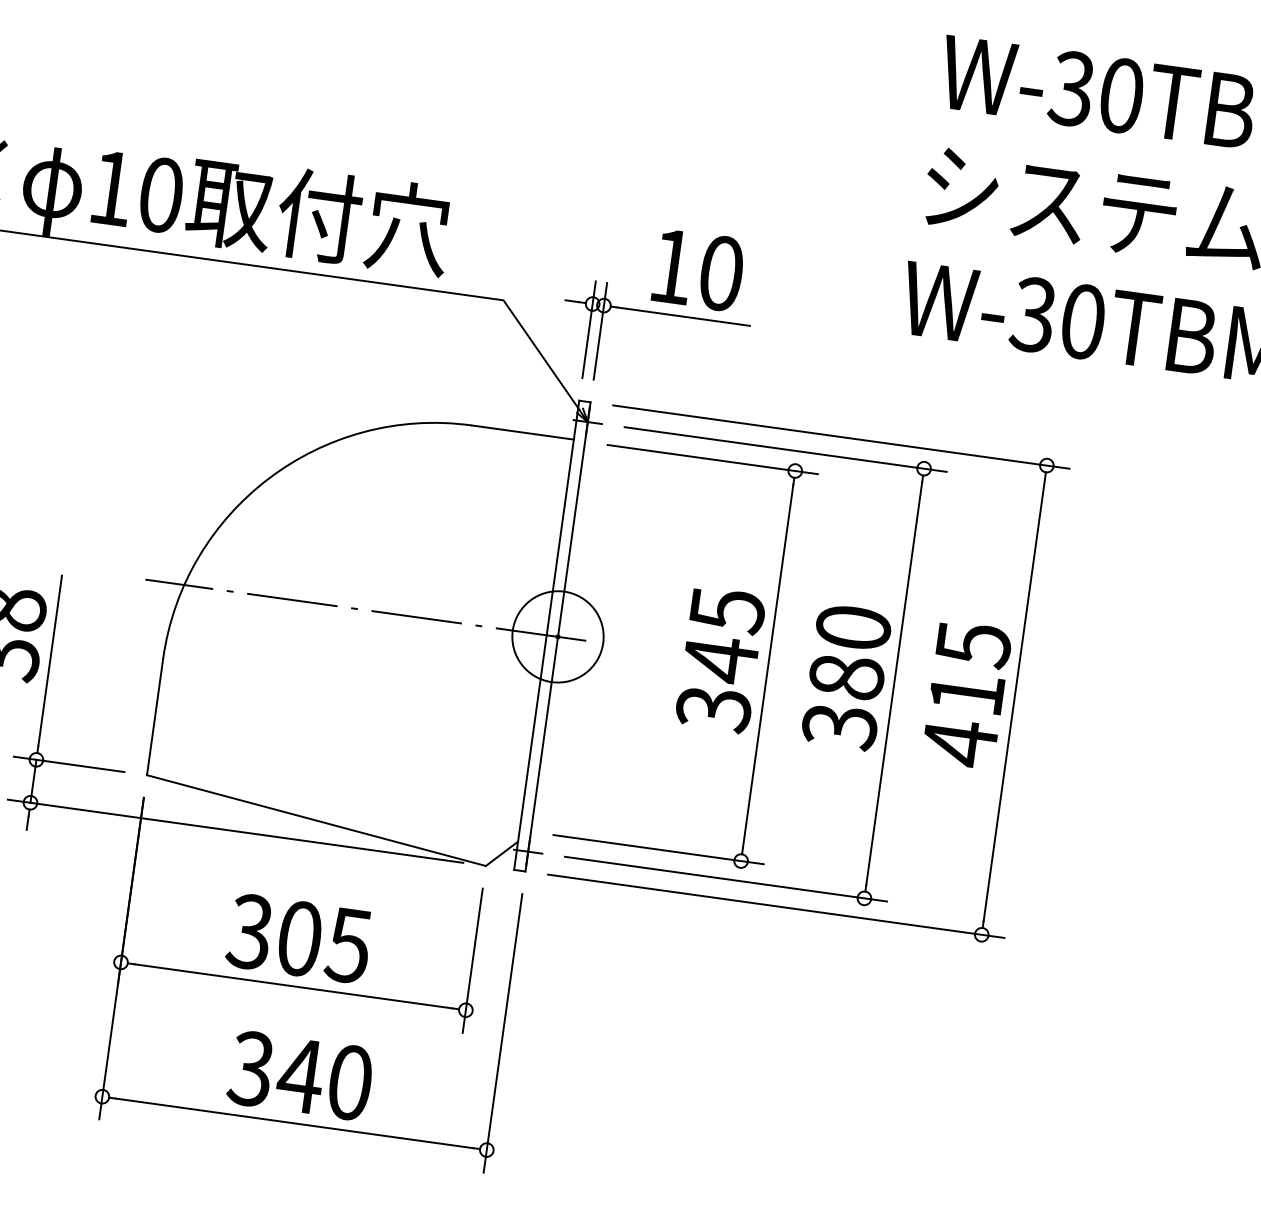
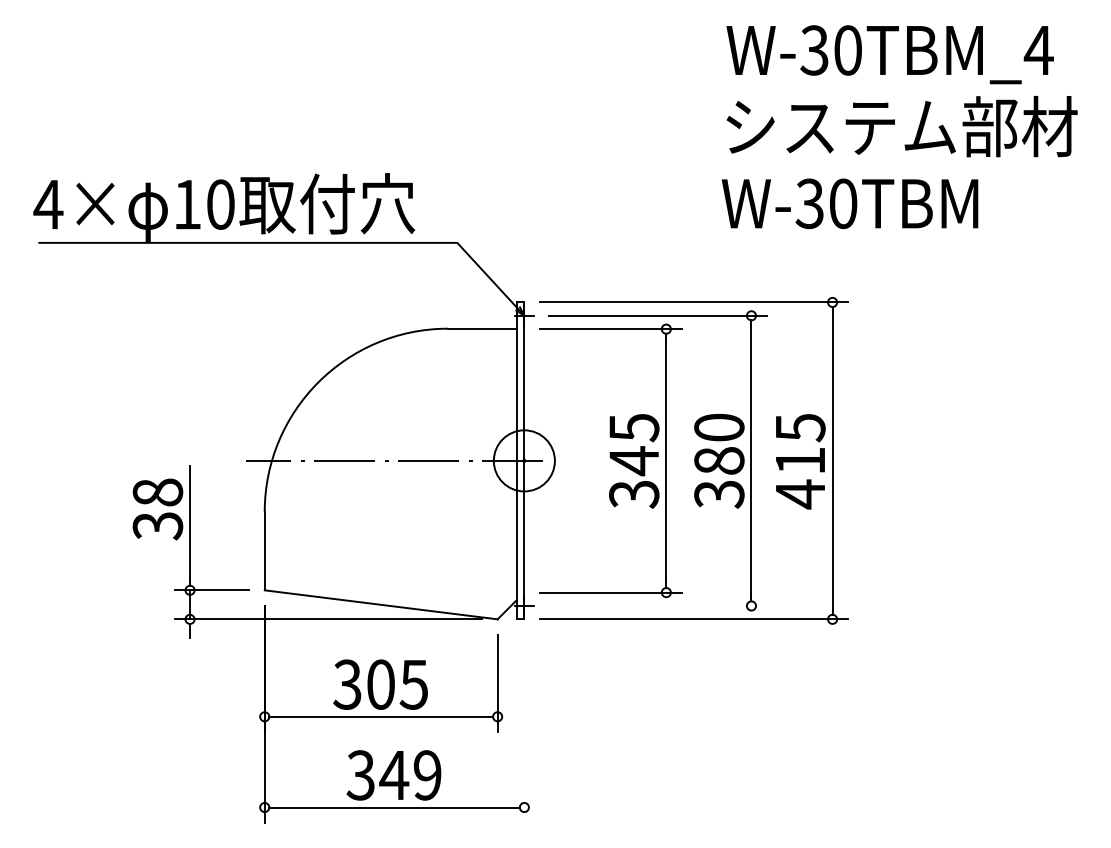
part: (658, 307) -> (560, 233), removed
line: (725, 878) -> (657, 605), removed
line: (503, 1033) -> (524, 728), removed
text: (349, 1082) -> (427, 775), 340 -> 349

